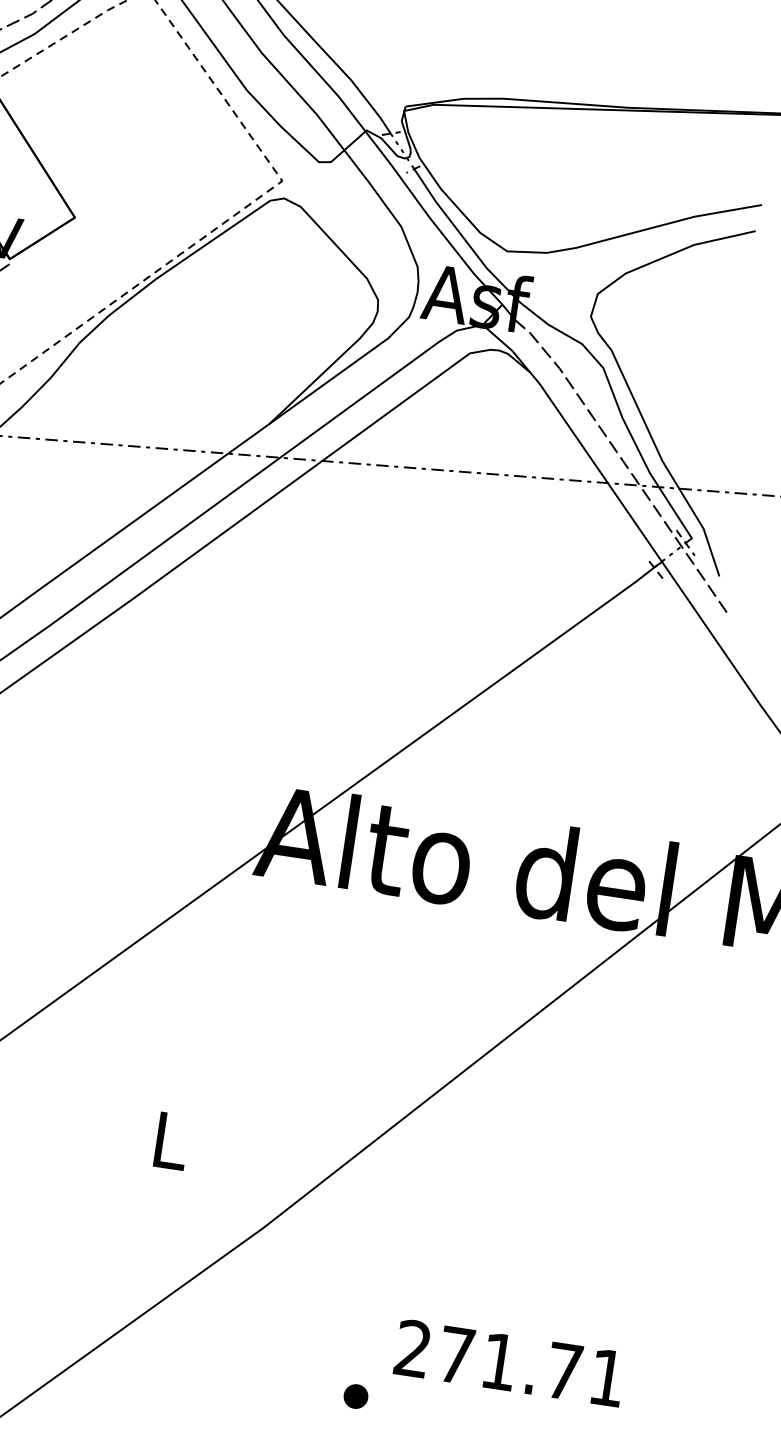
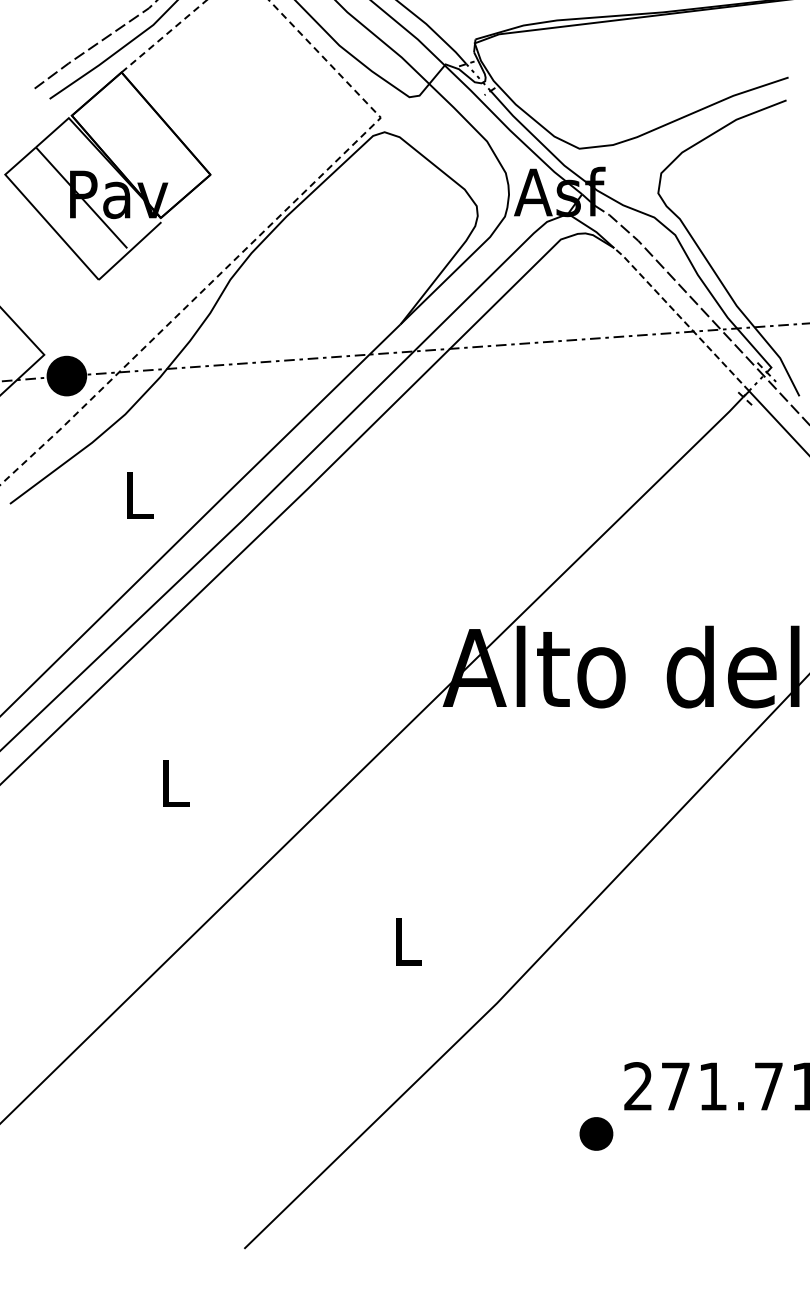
line: (596, 465) -> (681, 318), solid -> dashed
part: (355, 1395) -> (595, 1133), size x1.6

